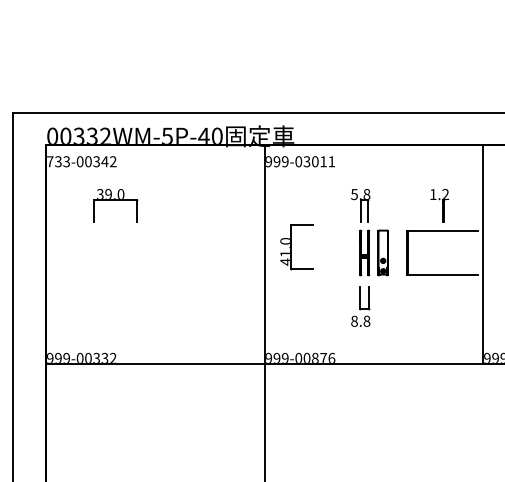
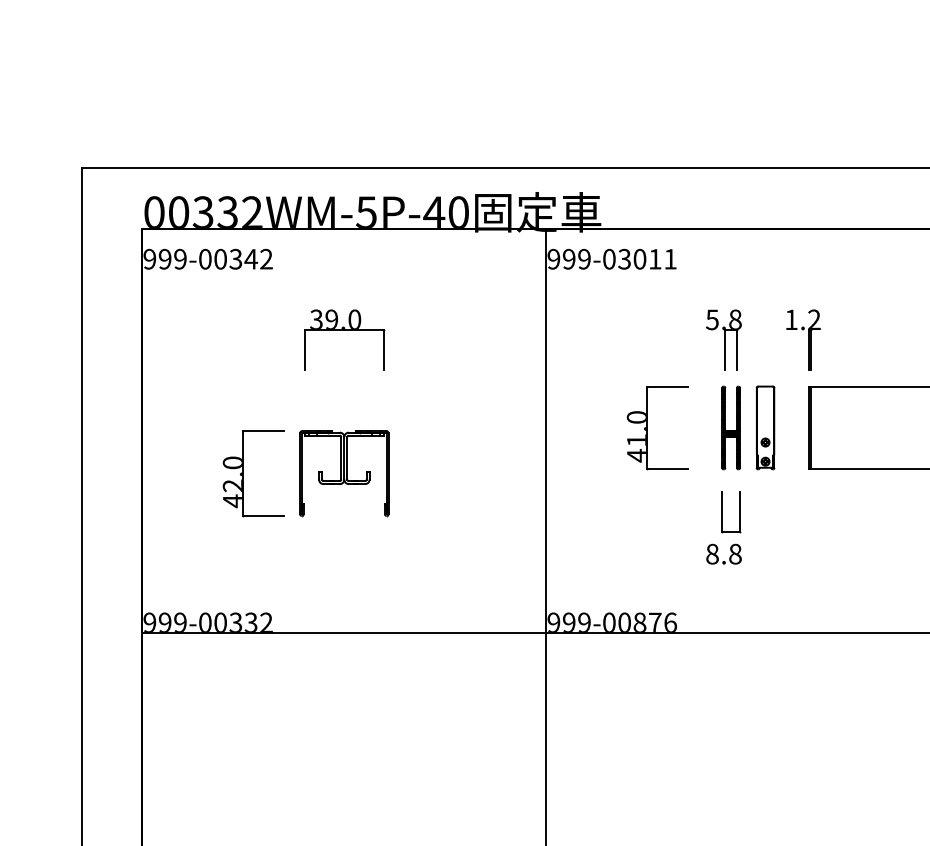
text: (58, 161) -> (165, 258), 733-00342 -> 999-00342
part: (115, 205) -> (344, 340), moved
part: (439, 205) -> (802, 340), moved
part: (296, 247) -> (656, 428), moved
part: (134, 277) -> (305, 473), added

